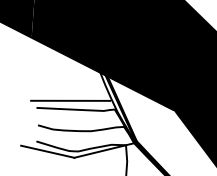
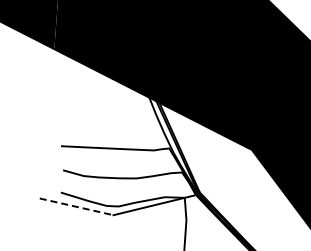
line: (70, 100) -> (107, 136), removed
line: (47, 151) -> (76, 206), solid -> dashed

